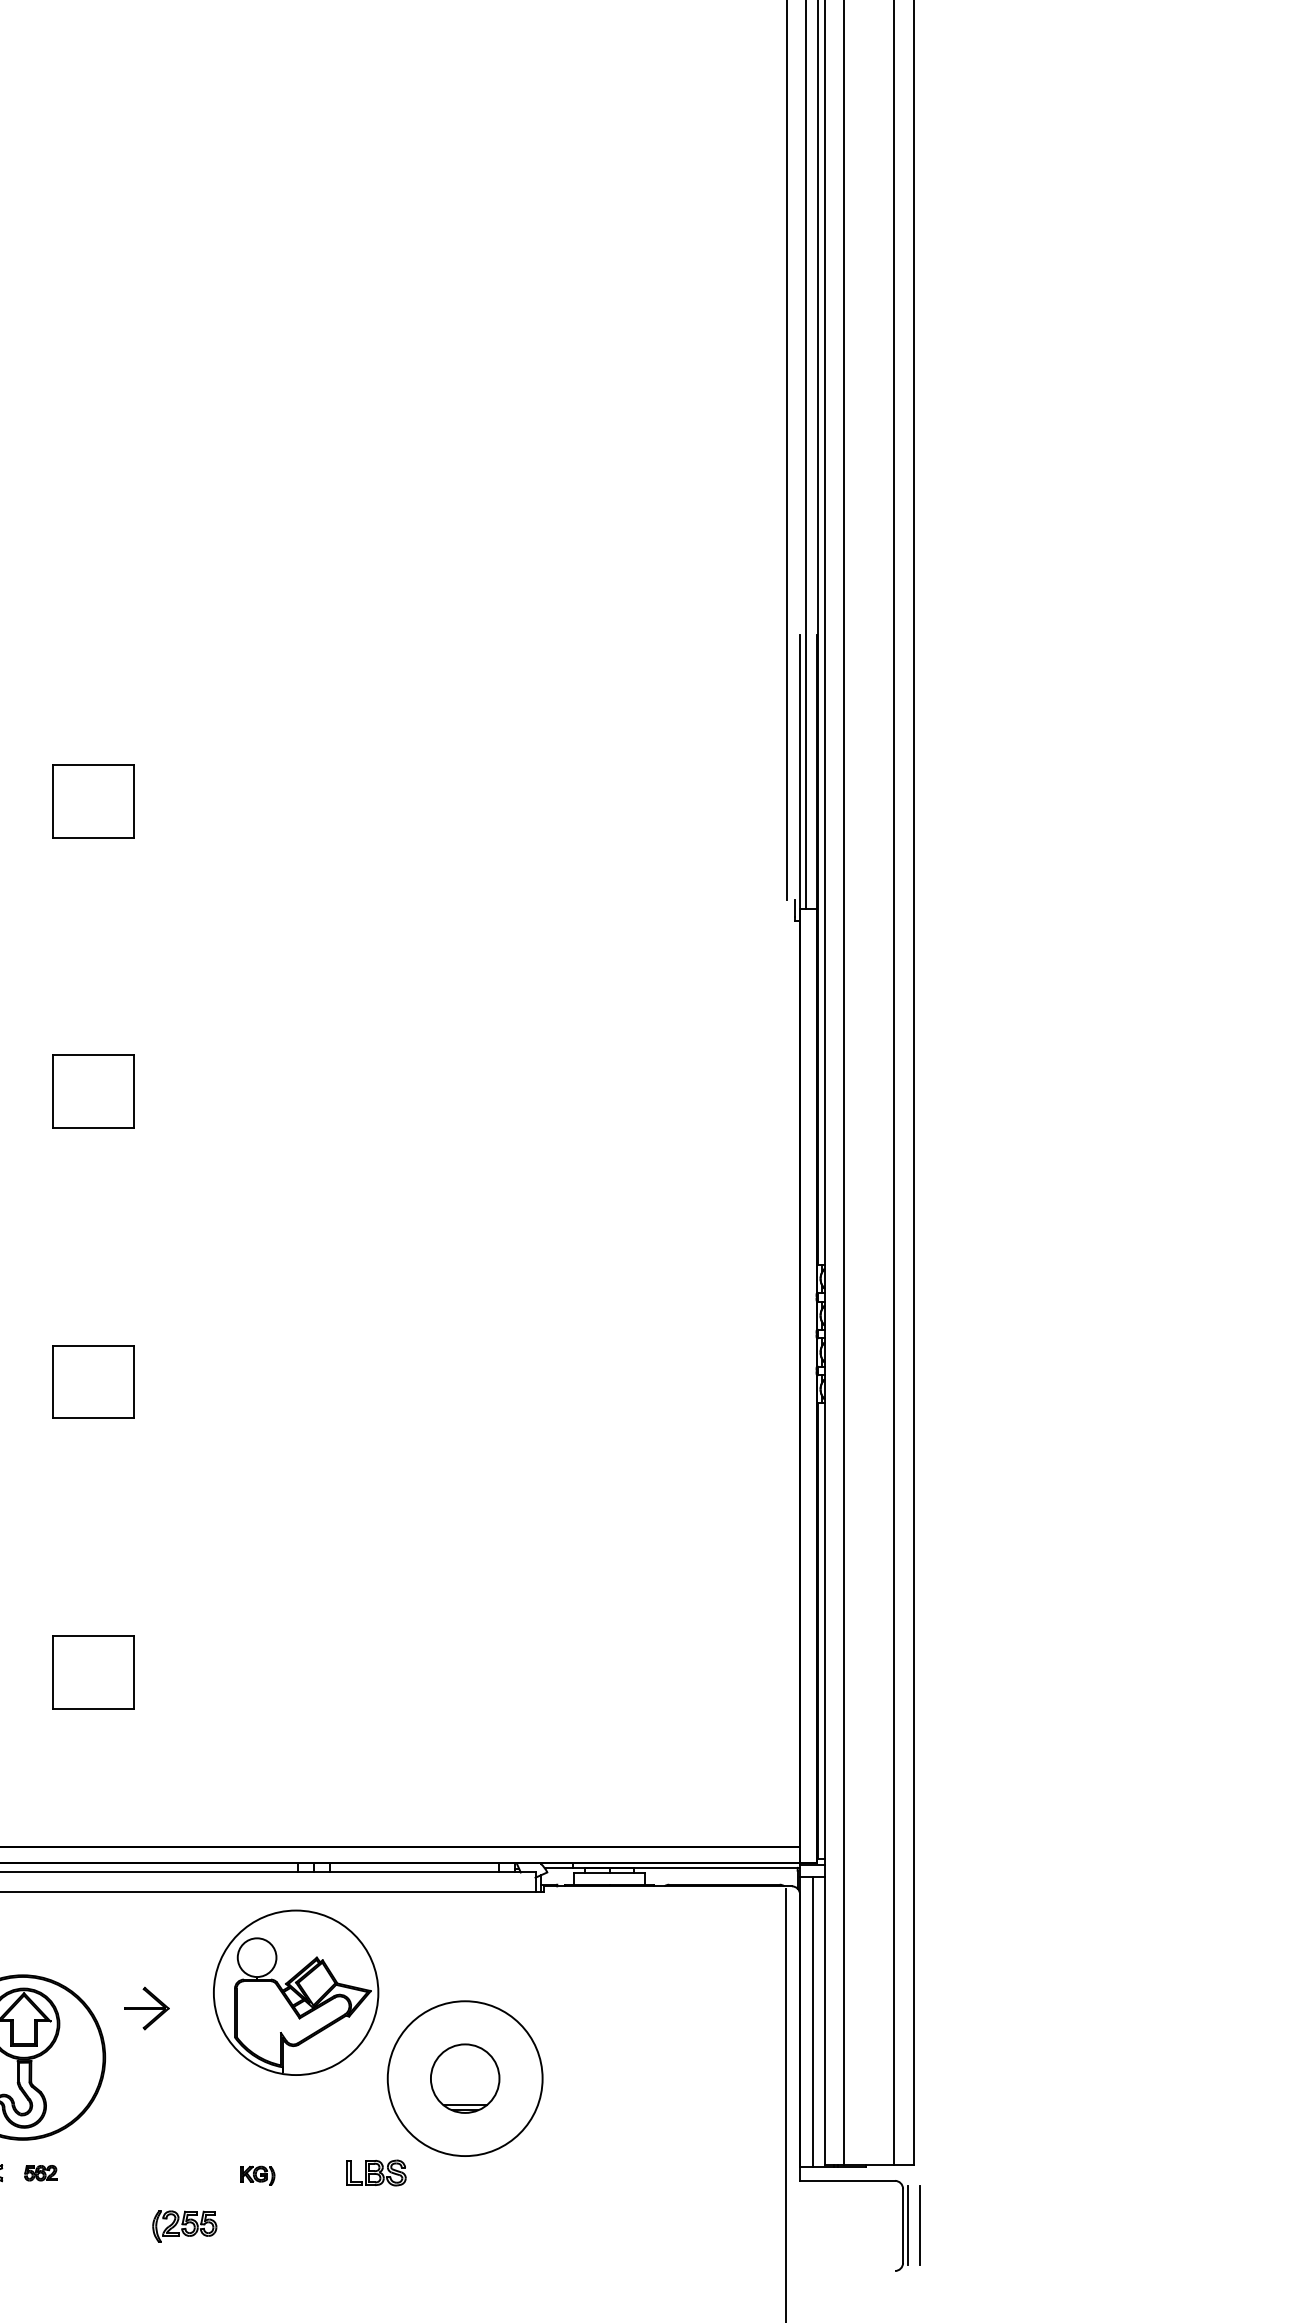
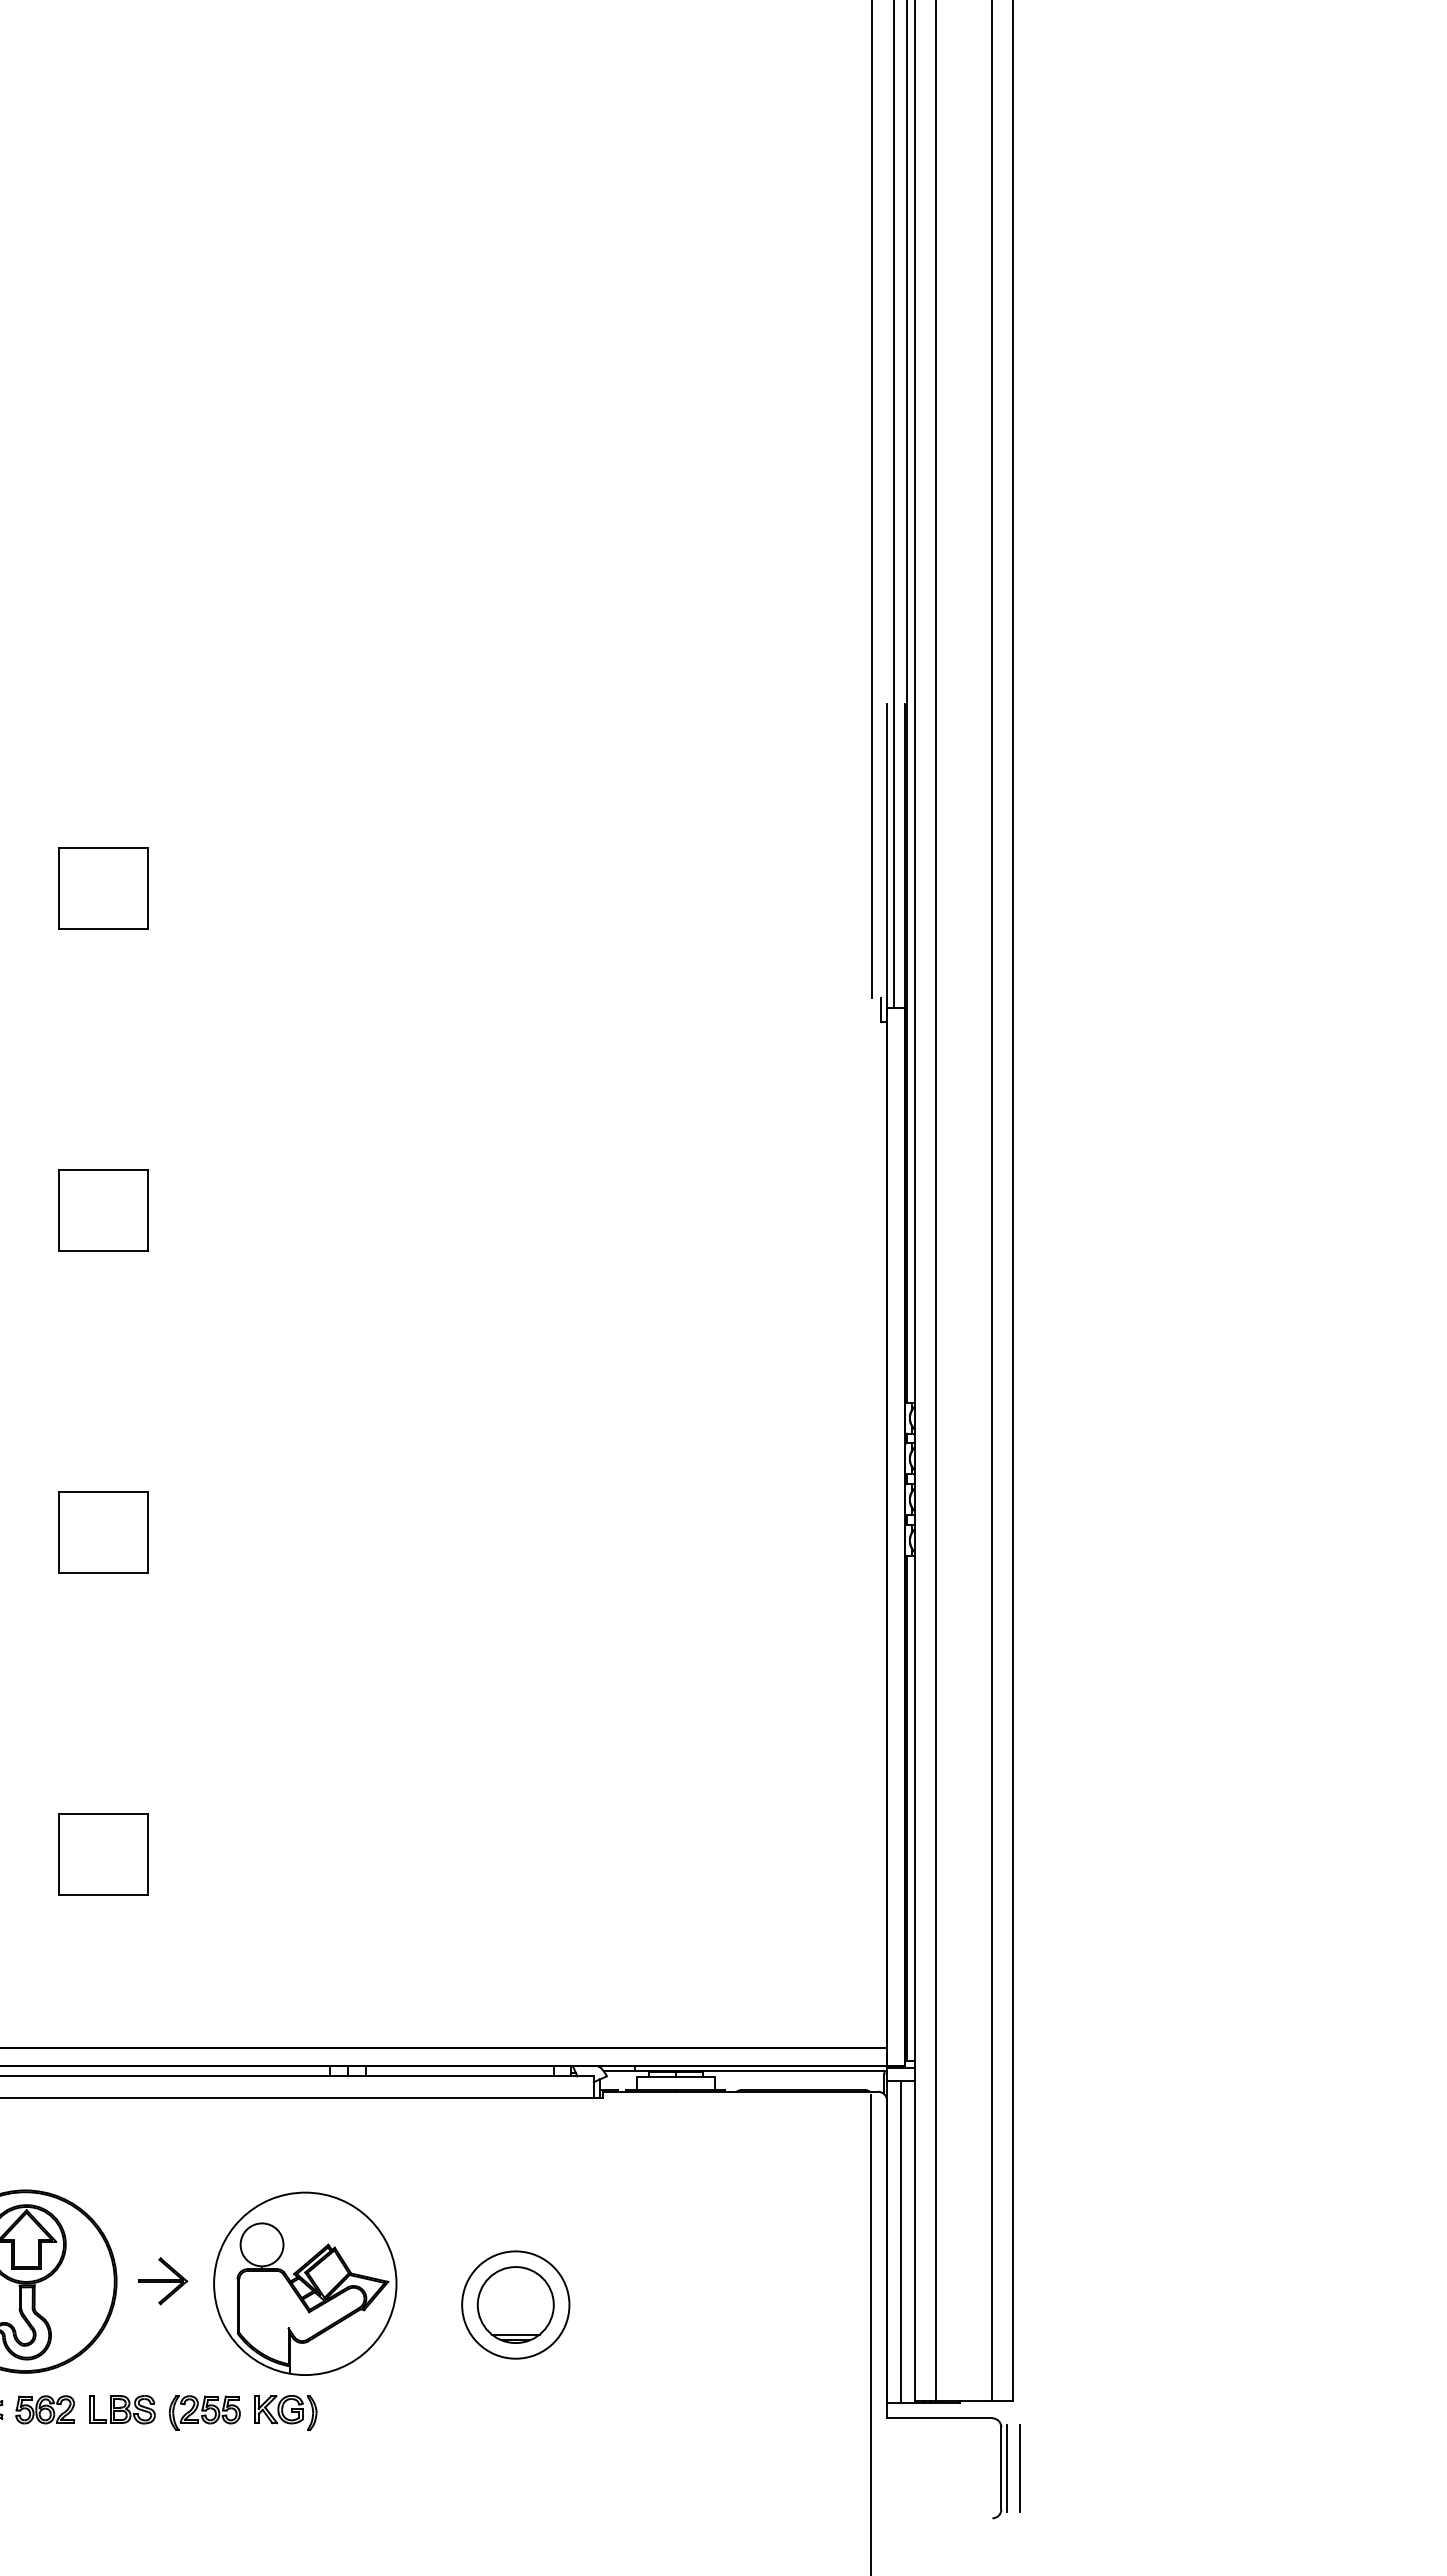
part: (296, 1992) -> (305, 2283), moved
part: (147, 2008) -> (163, 2281), moved
circle: (464, 2078) -> (515, 2304), size x0.62
part: (40, 2172) -> (44, 2409), size x1.67
part: (376, 2172) -> (122, 2409), moved
part: (257, 2175) -> (285, 2412), size x1.67
part: (184, 2226) -> (204, 2412), moved

